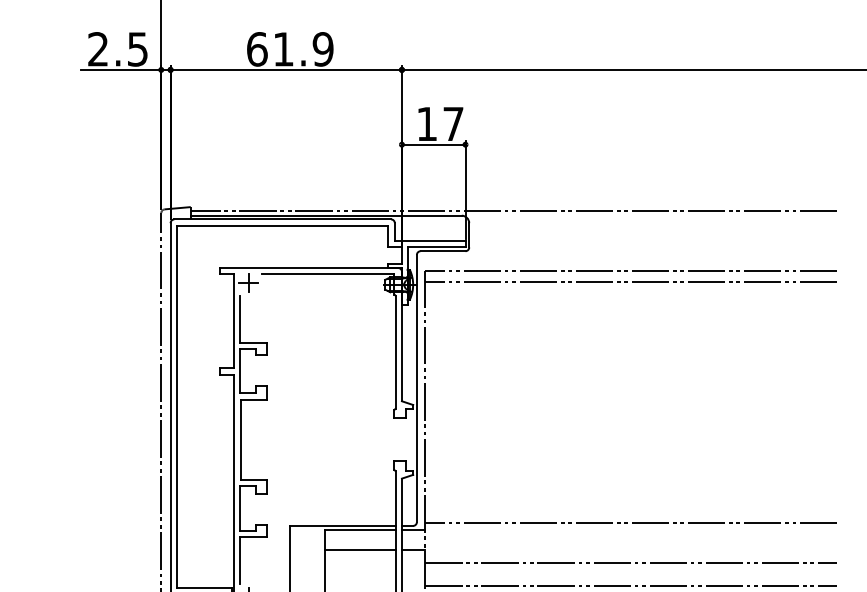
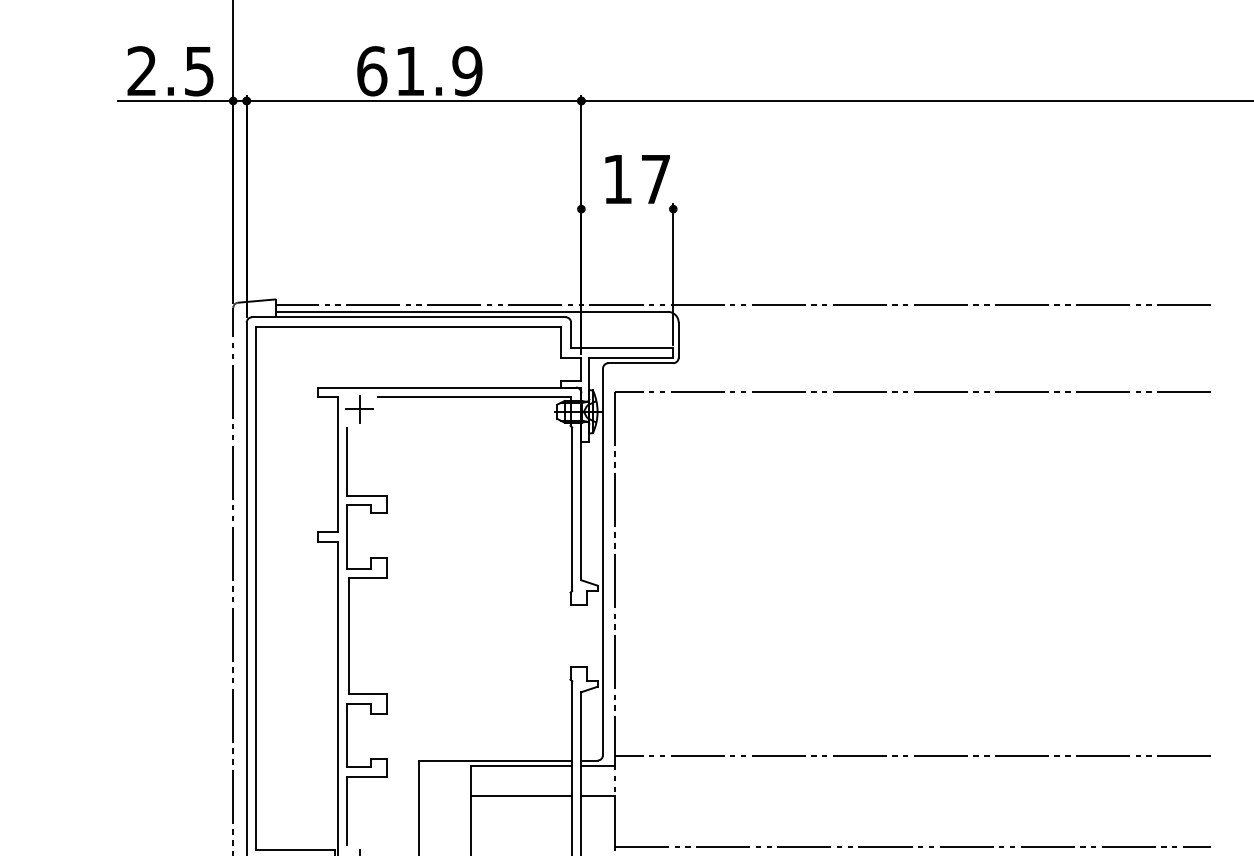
line: (433, 144) -> (627, 208), removed
line: (631, 282) -> (913, 408), removed
line: (631, 562) -> (913, 813), removed

